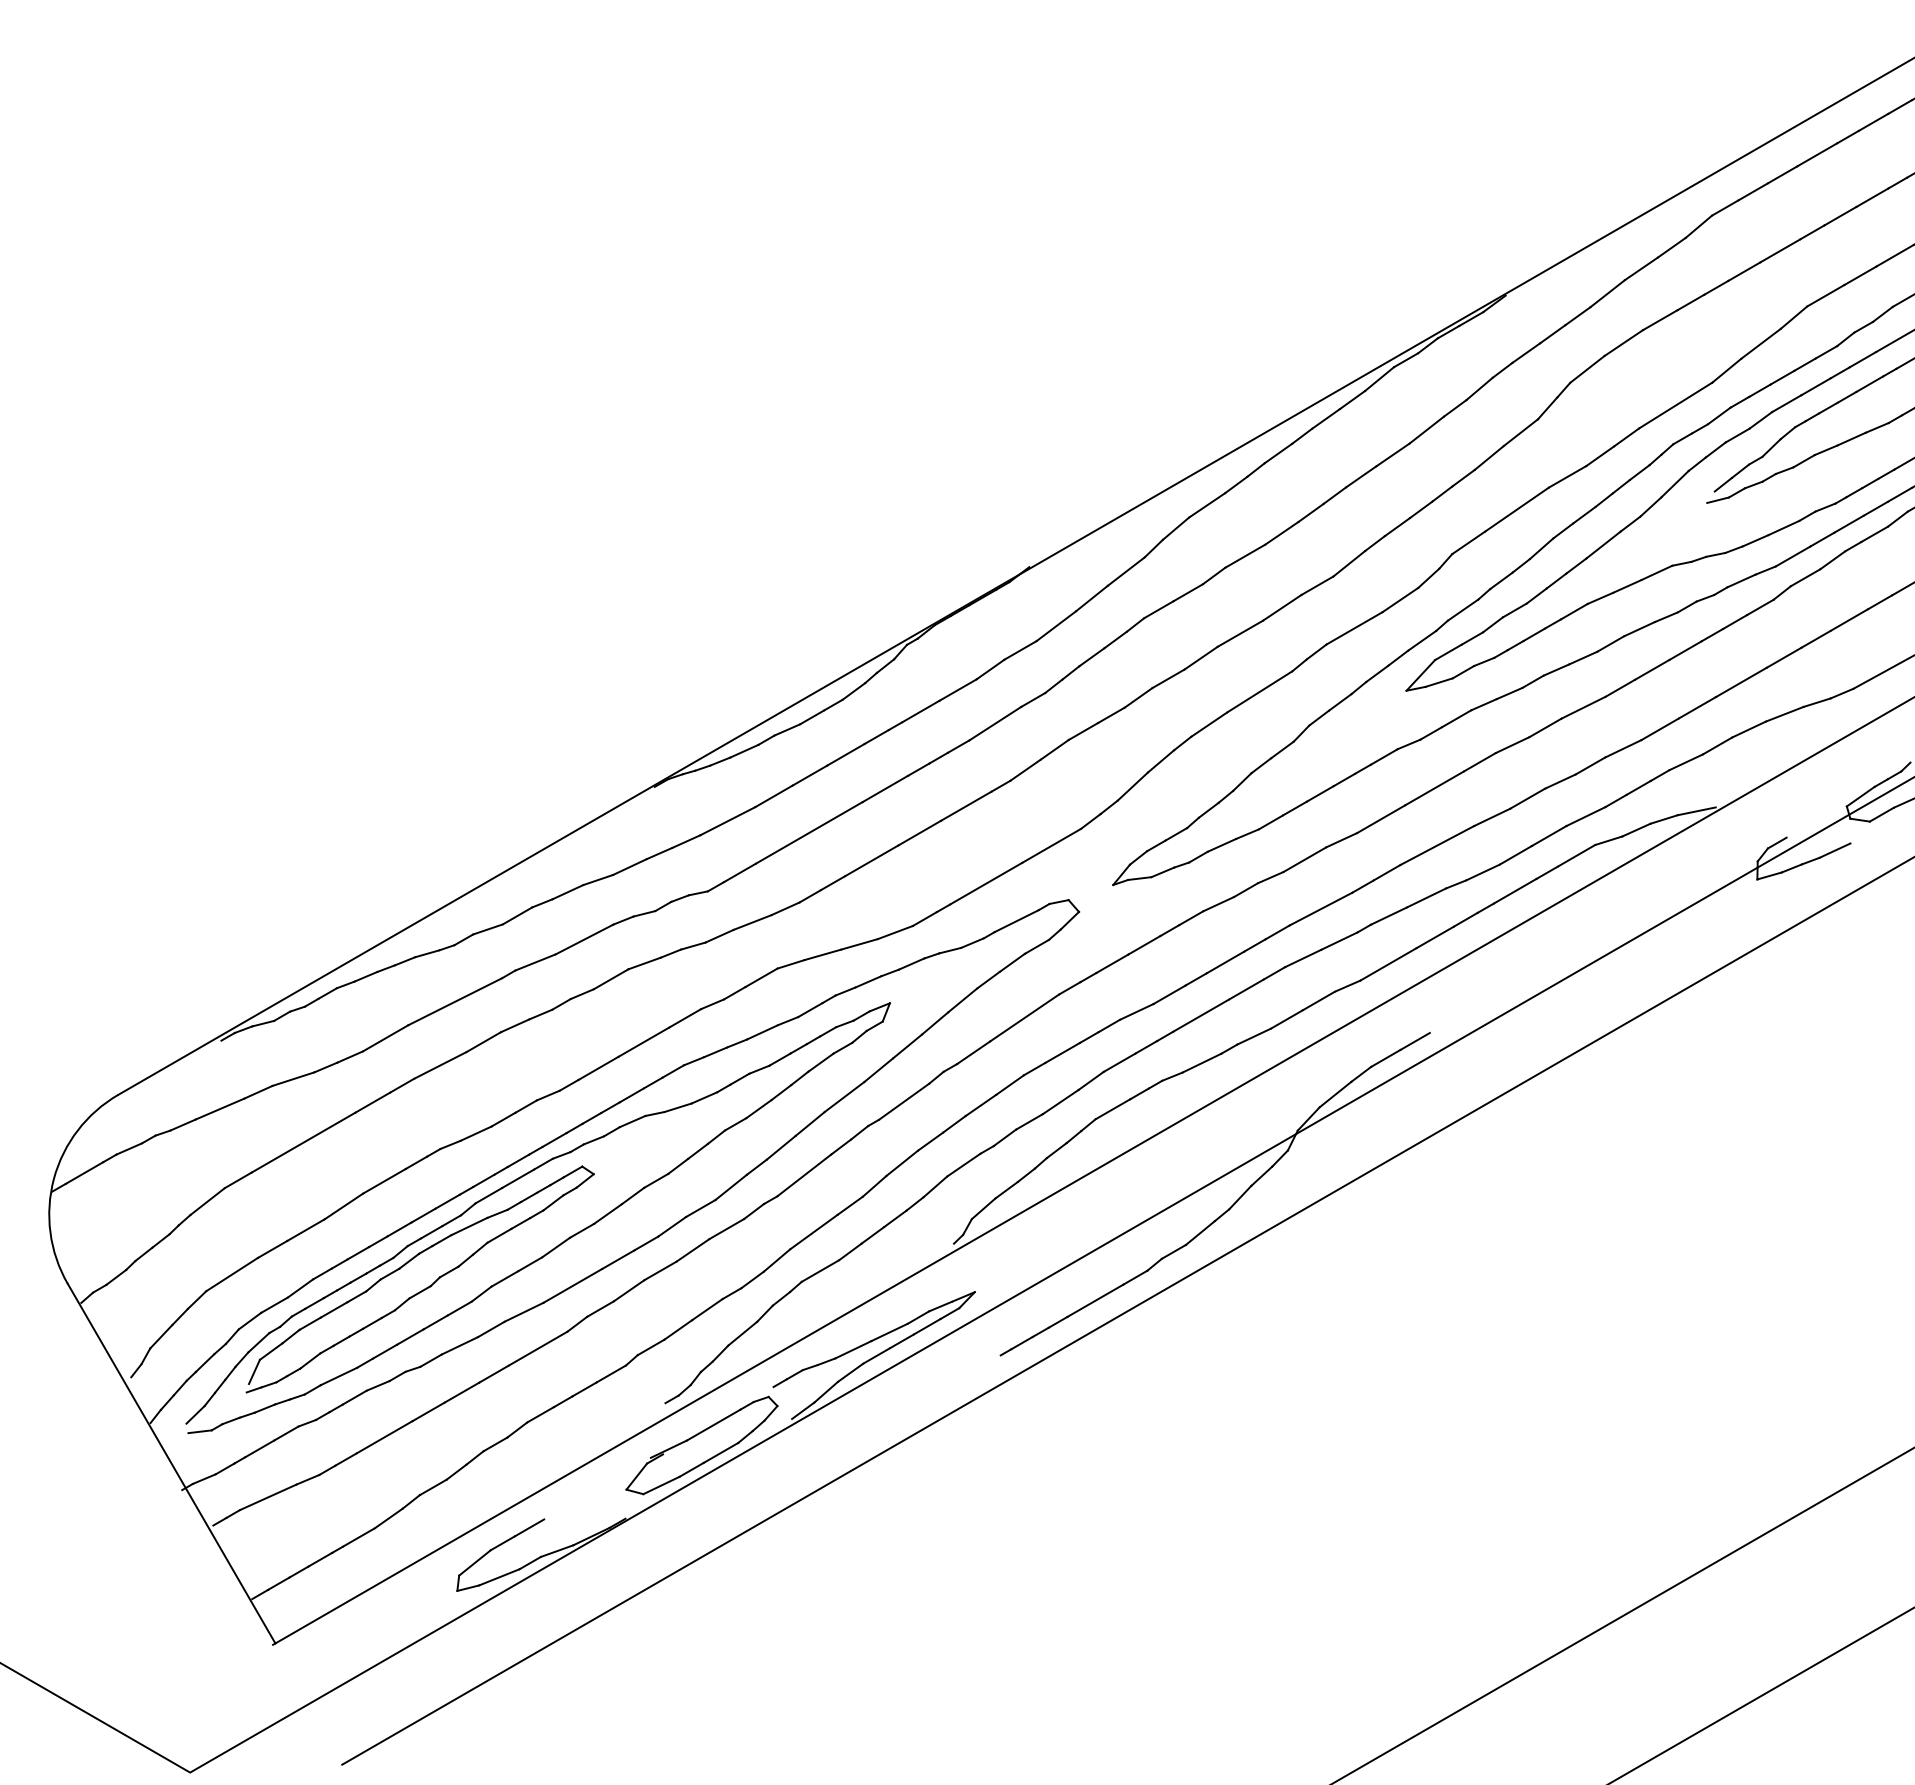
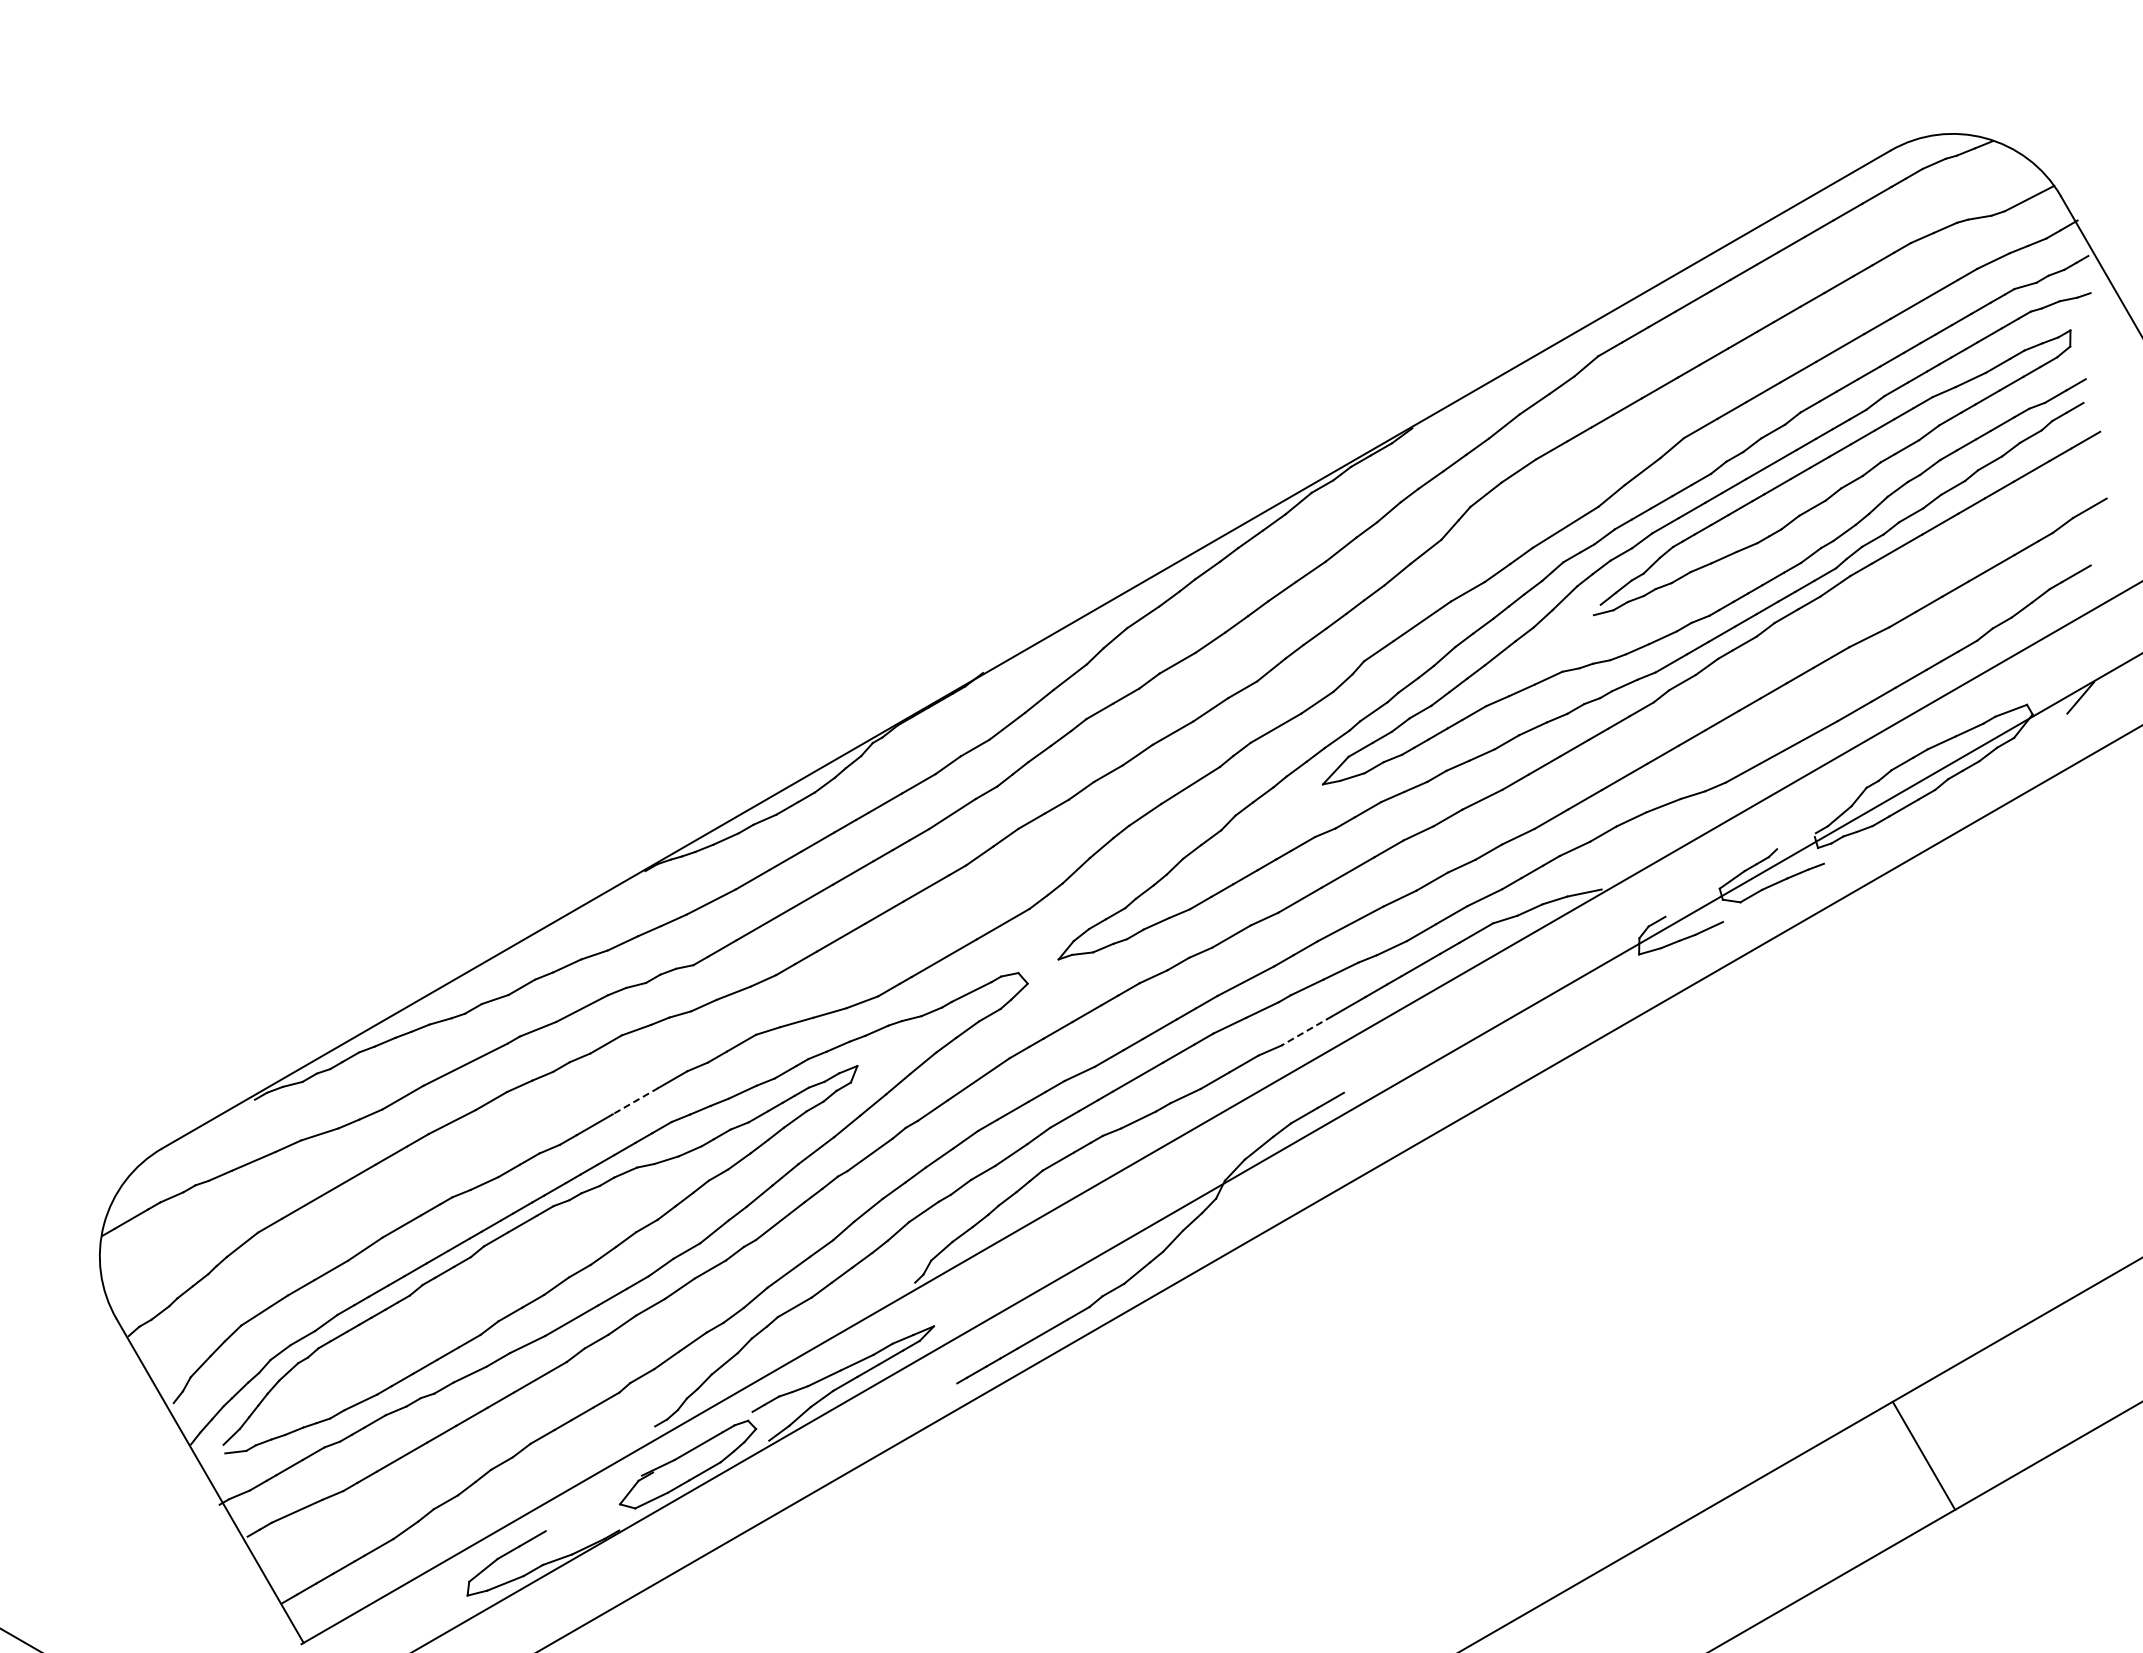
line: (1388, 964) -> (1306, 1031), solid -> dashed
line: (643, 1042) -> (635, 1101), solid -> dashed
part: (425, 1287) -> (438, 1322), removed

